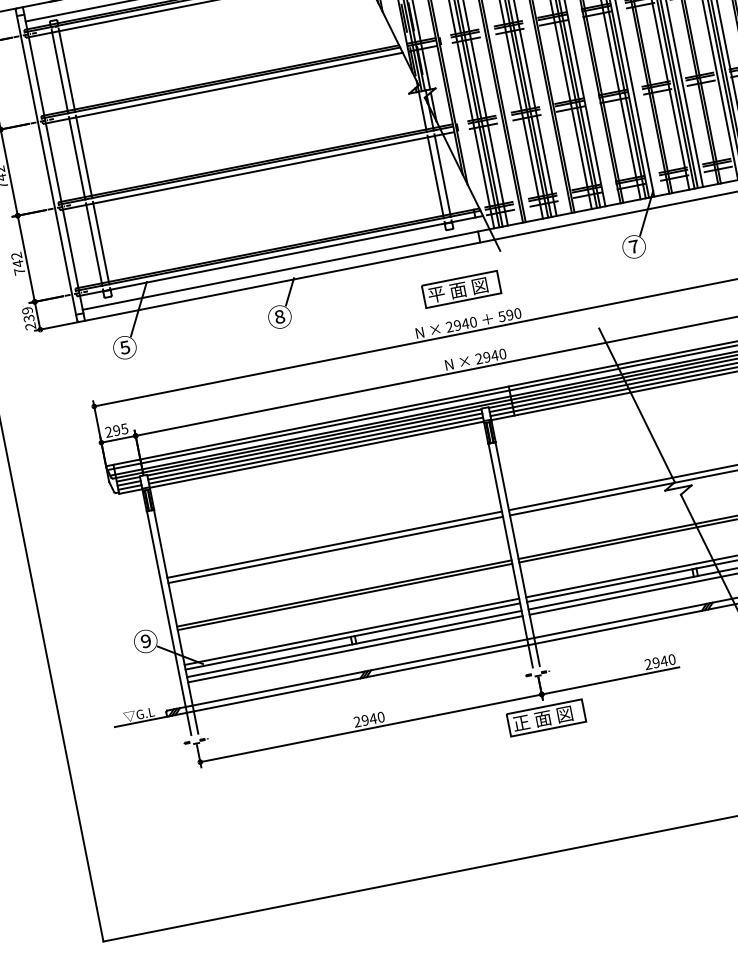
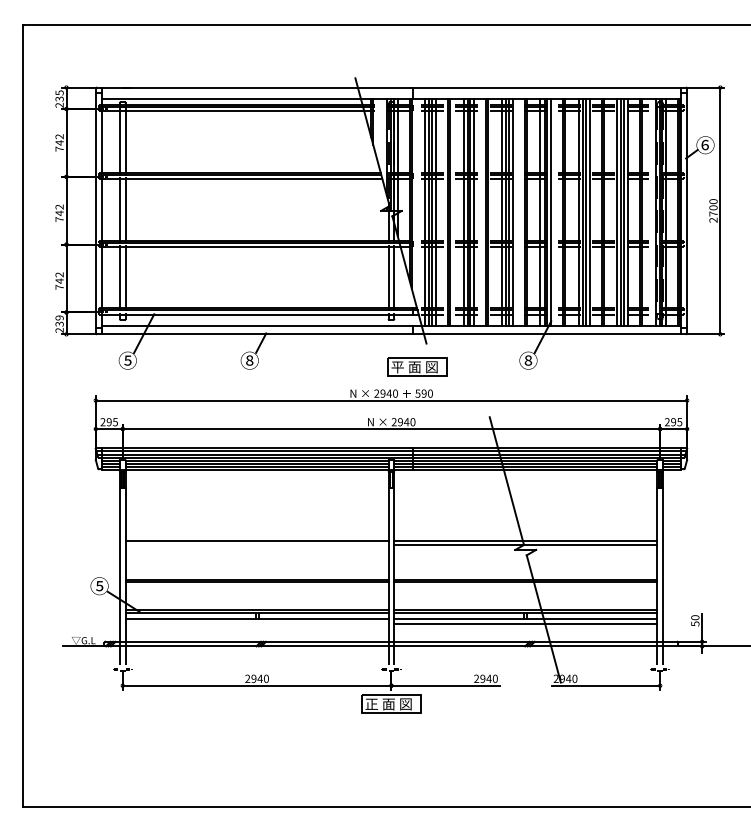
text: (634, 246) -> (528, 360), ⑦ -> ⑧
part: (461, 288) -> (417, 366), moved
line: (334, 550) -> (256, 545), removed
text: (145, 640) -> (99, 585), ⑨ -> ⑤
line: (354, 649) -> (256, 623), removed

